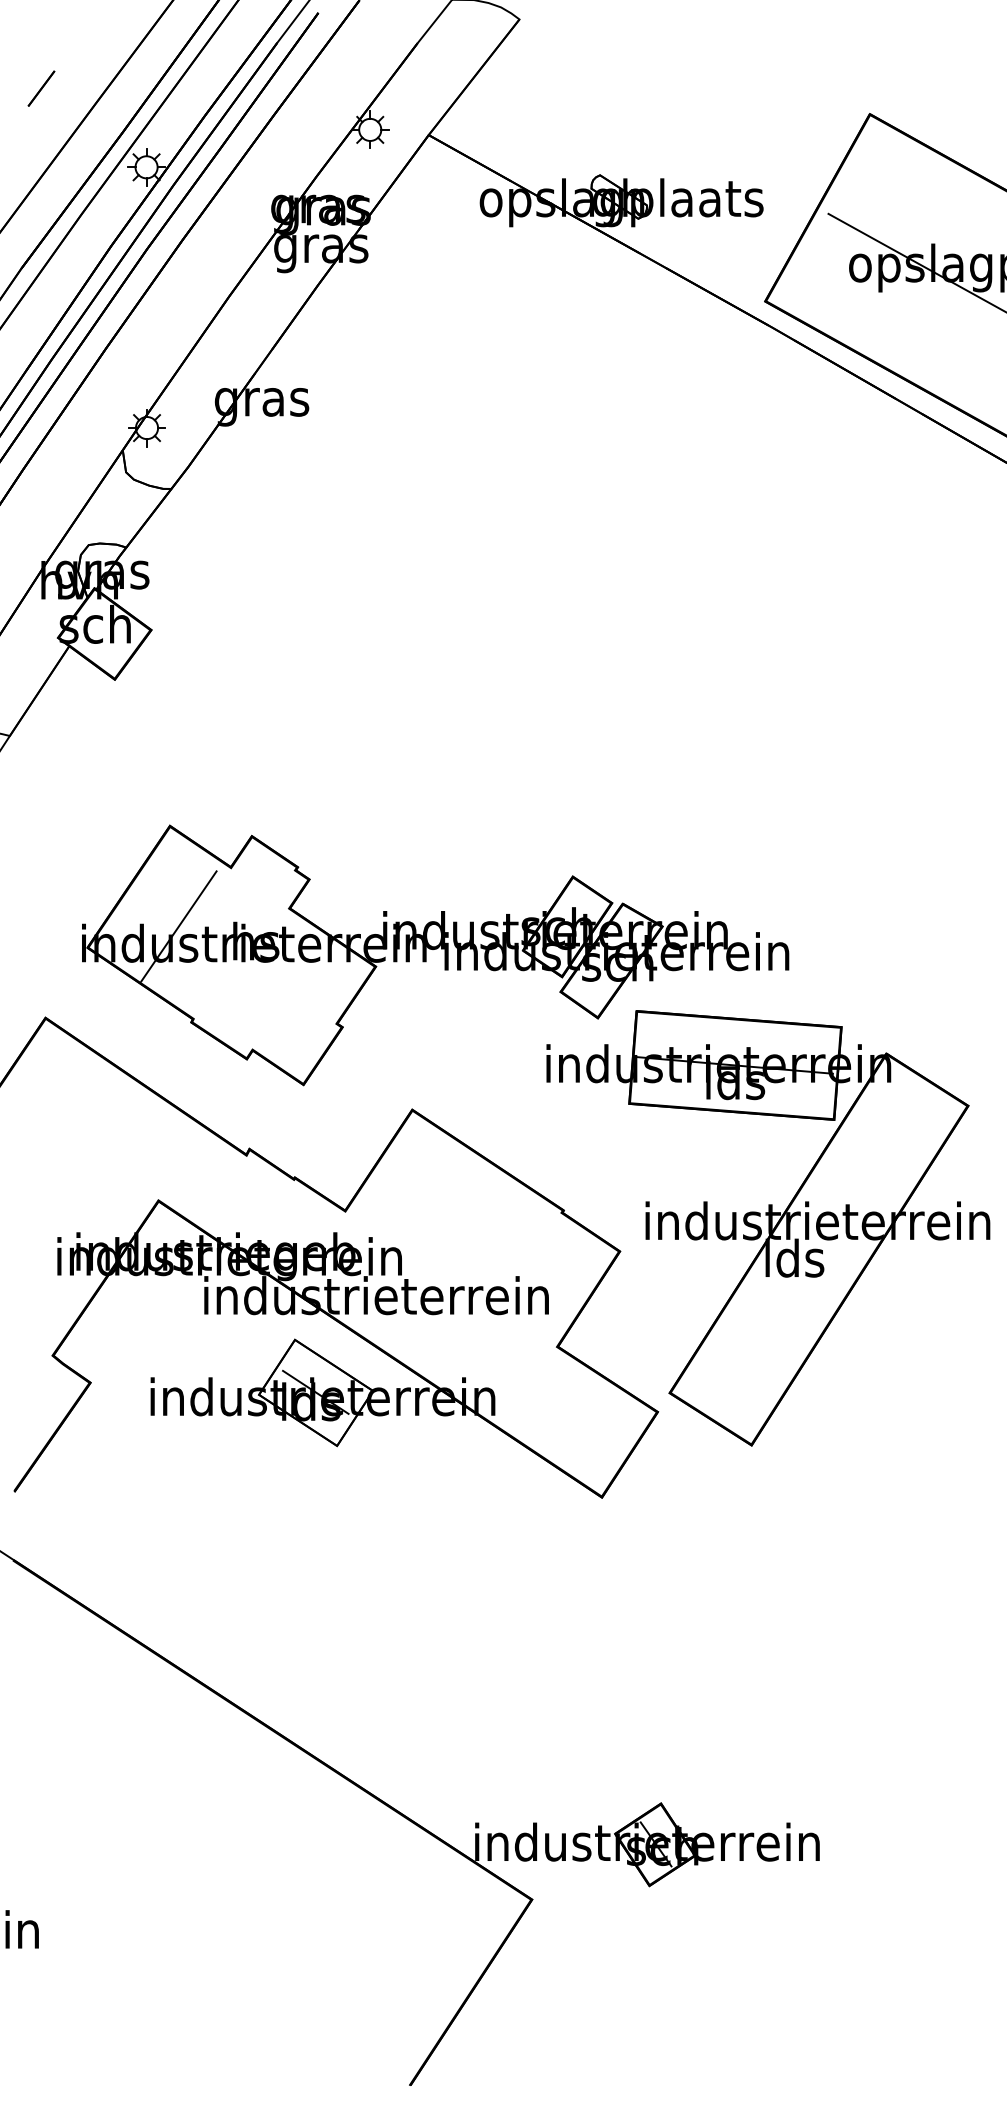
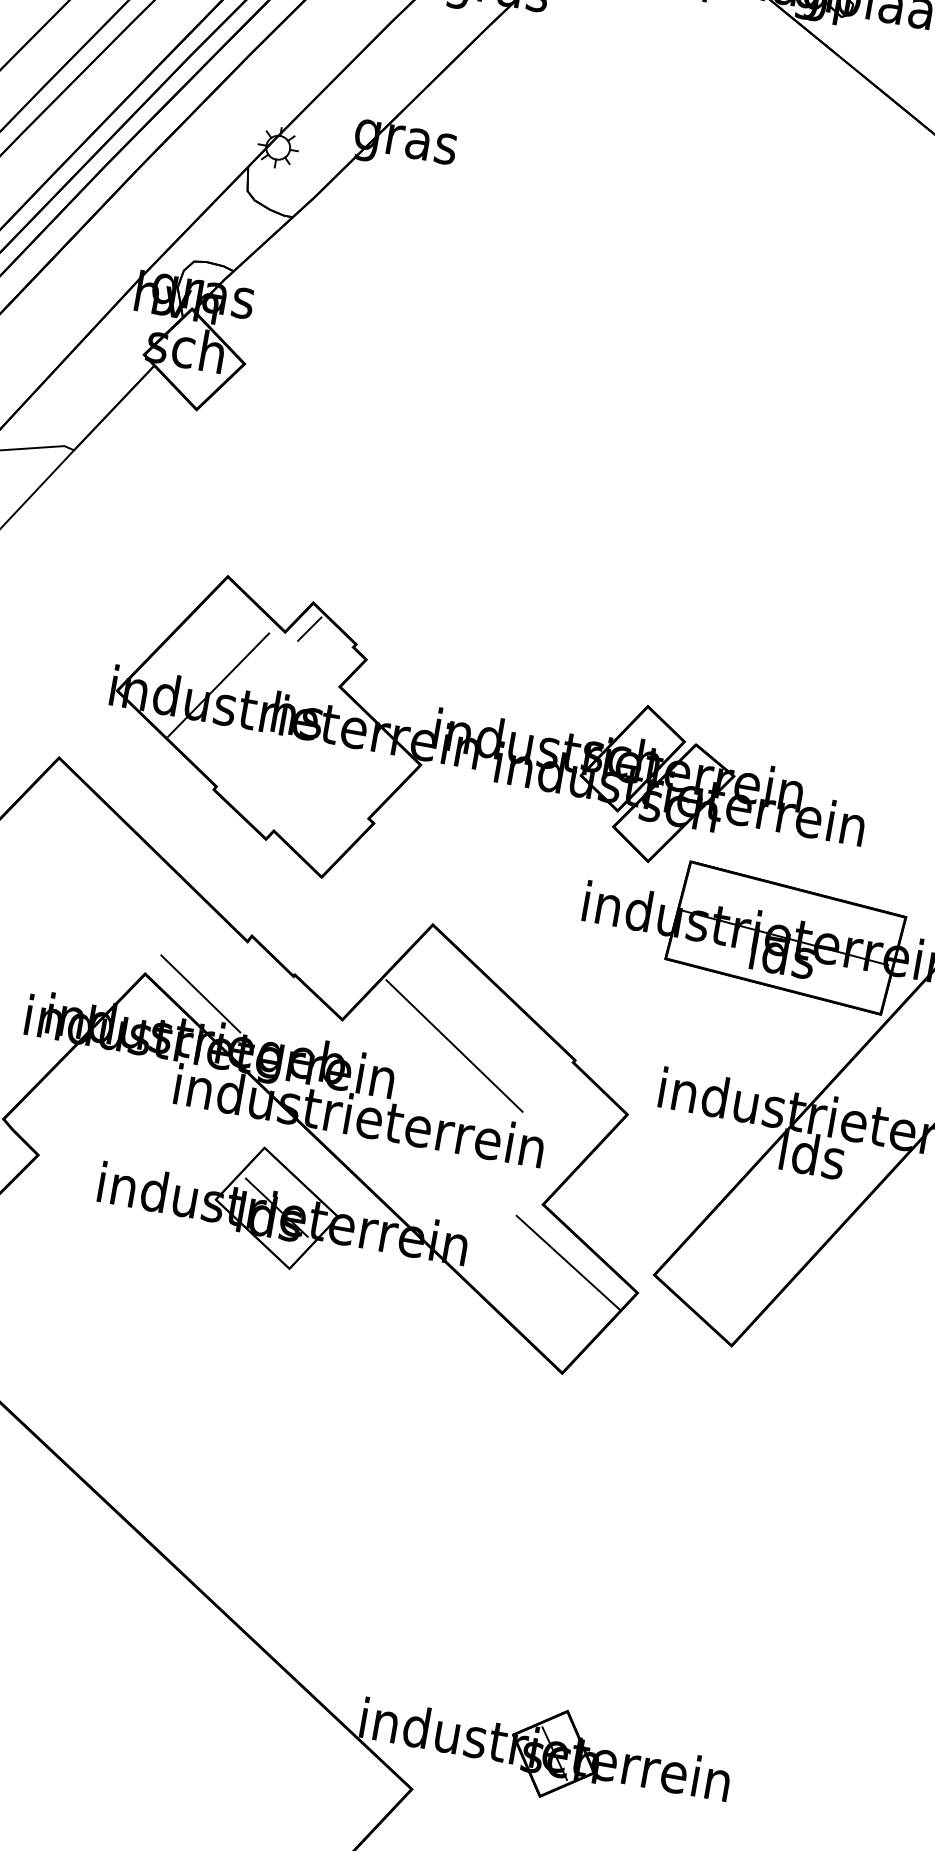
line: (252, 860) -> (309, 628), added
line: (212, 1209) -> (201, 993), added
line: (450, 1216) -> (453, 1045), added
line: (589, 1395) -> (568, 1262), added

